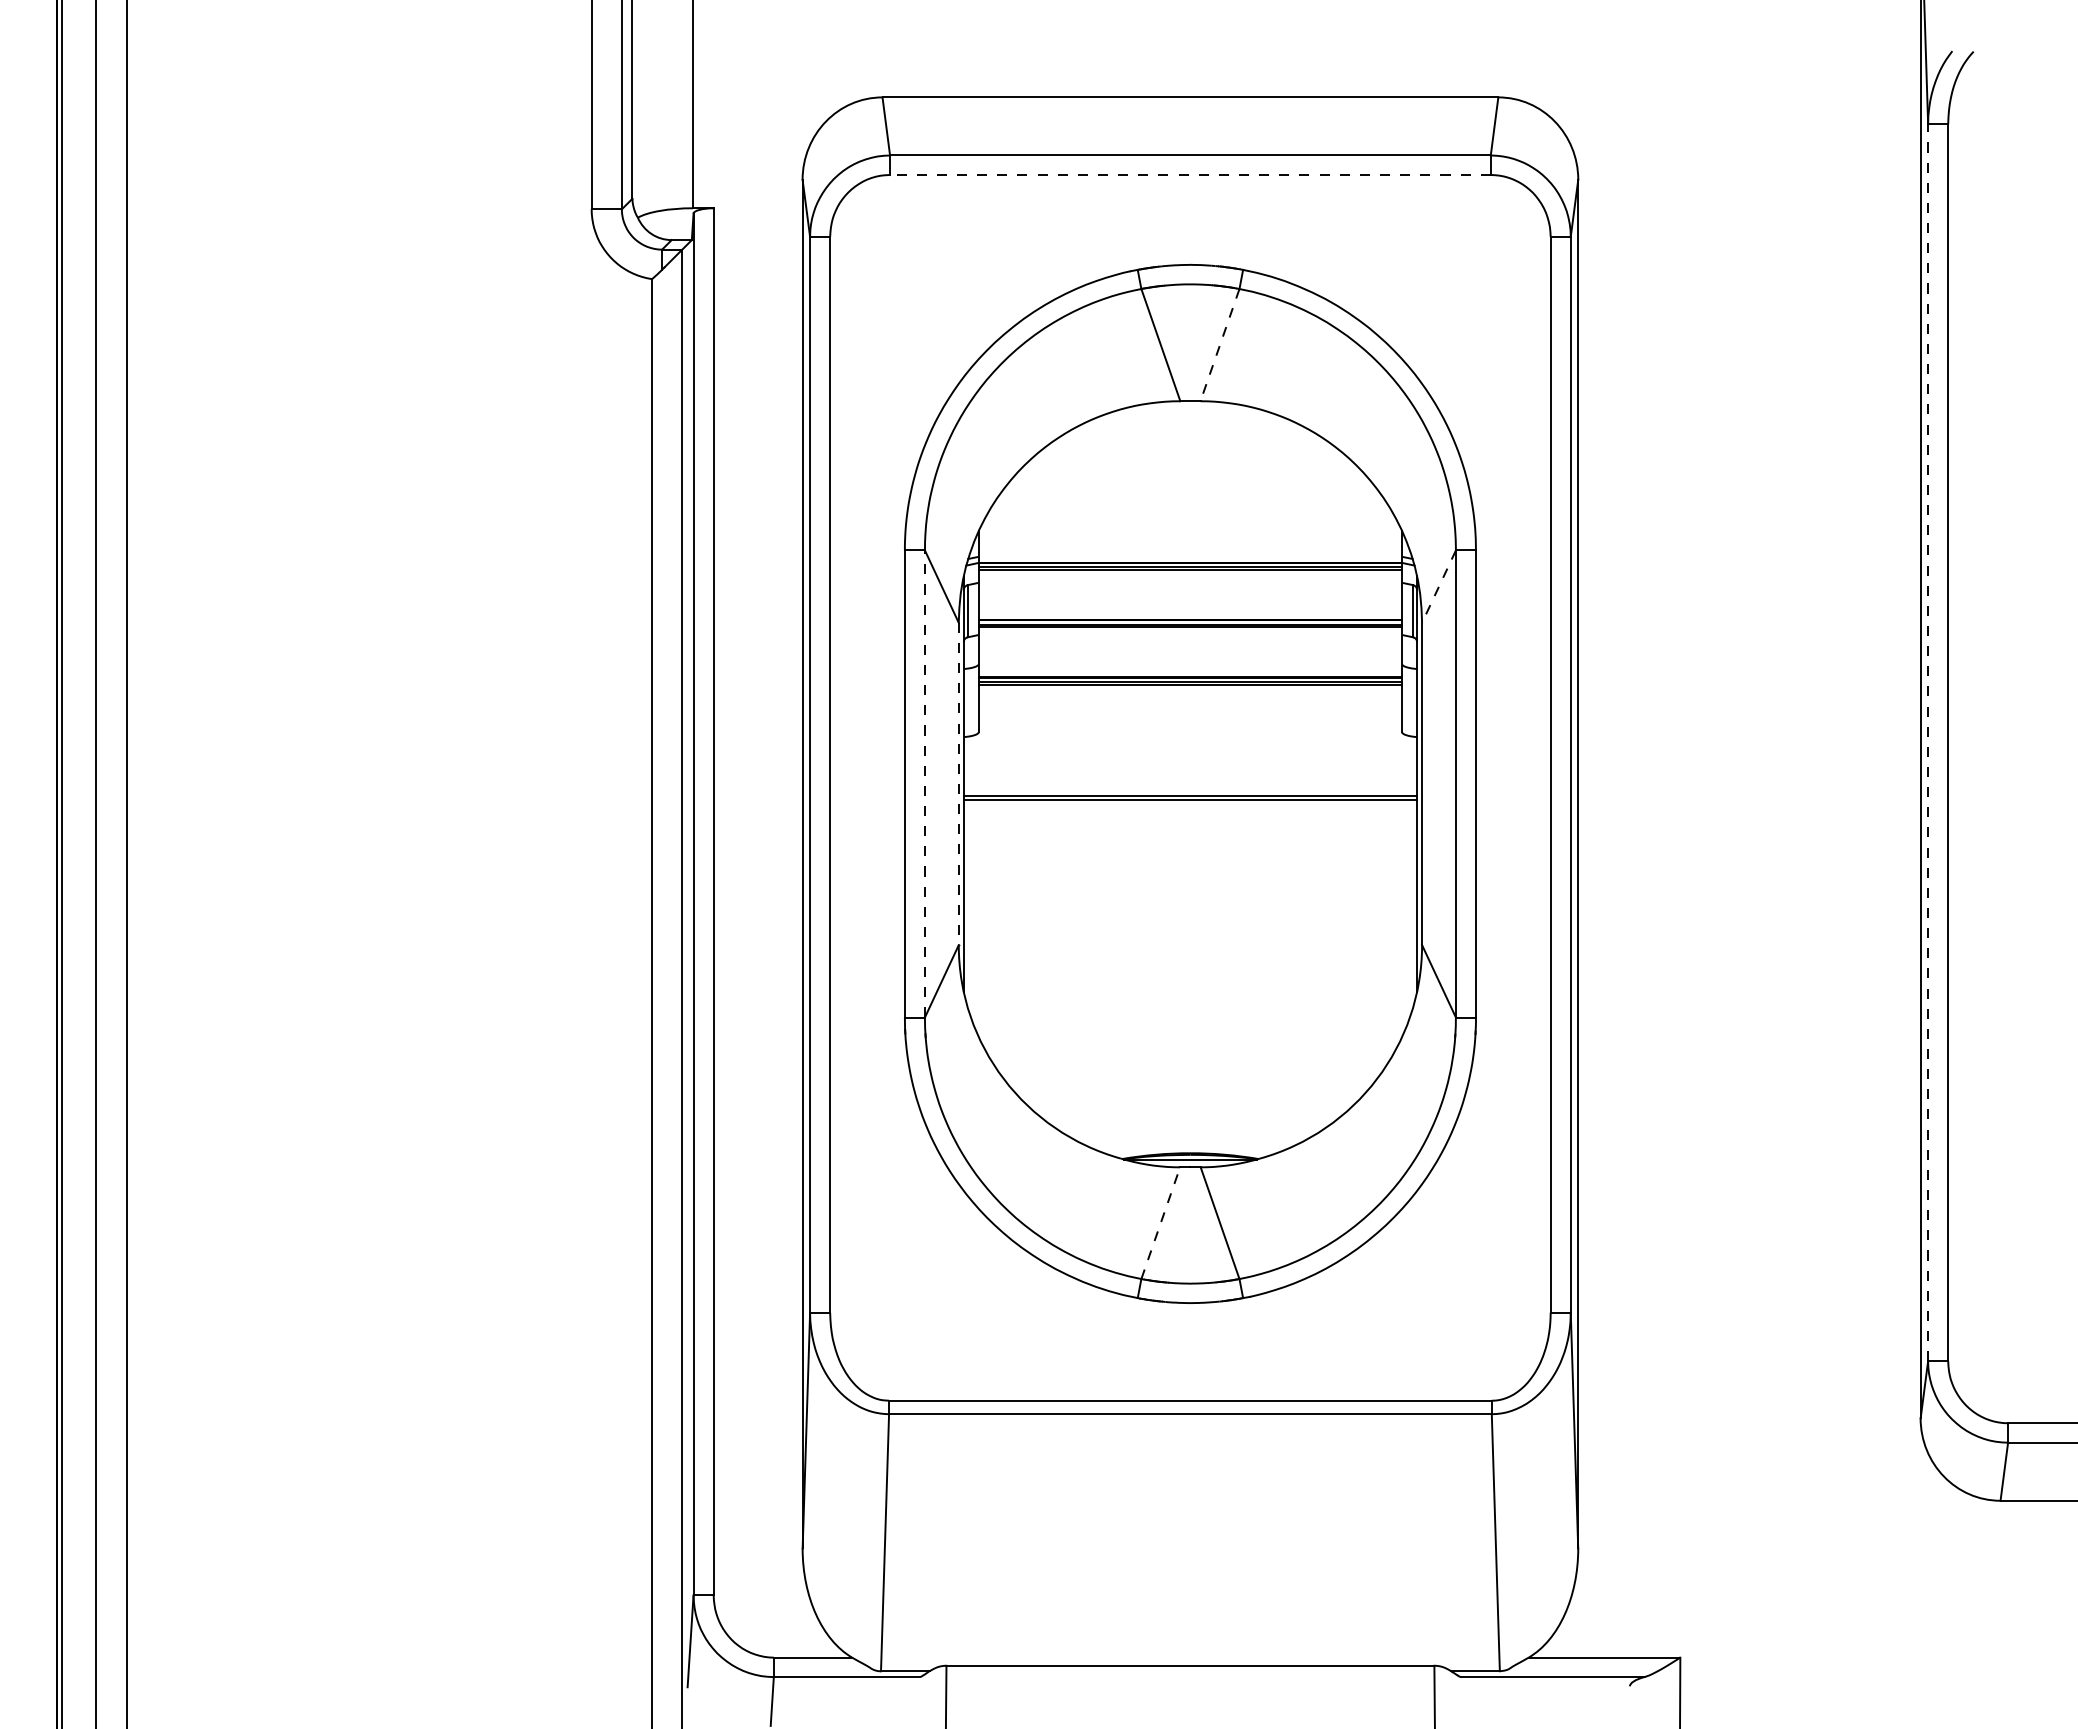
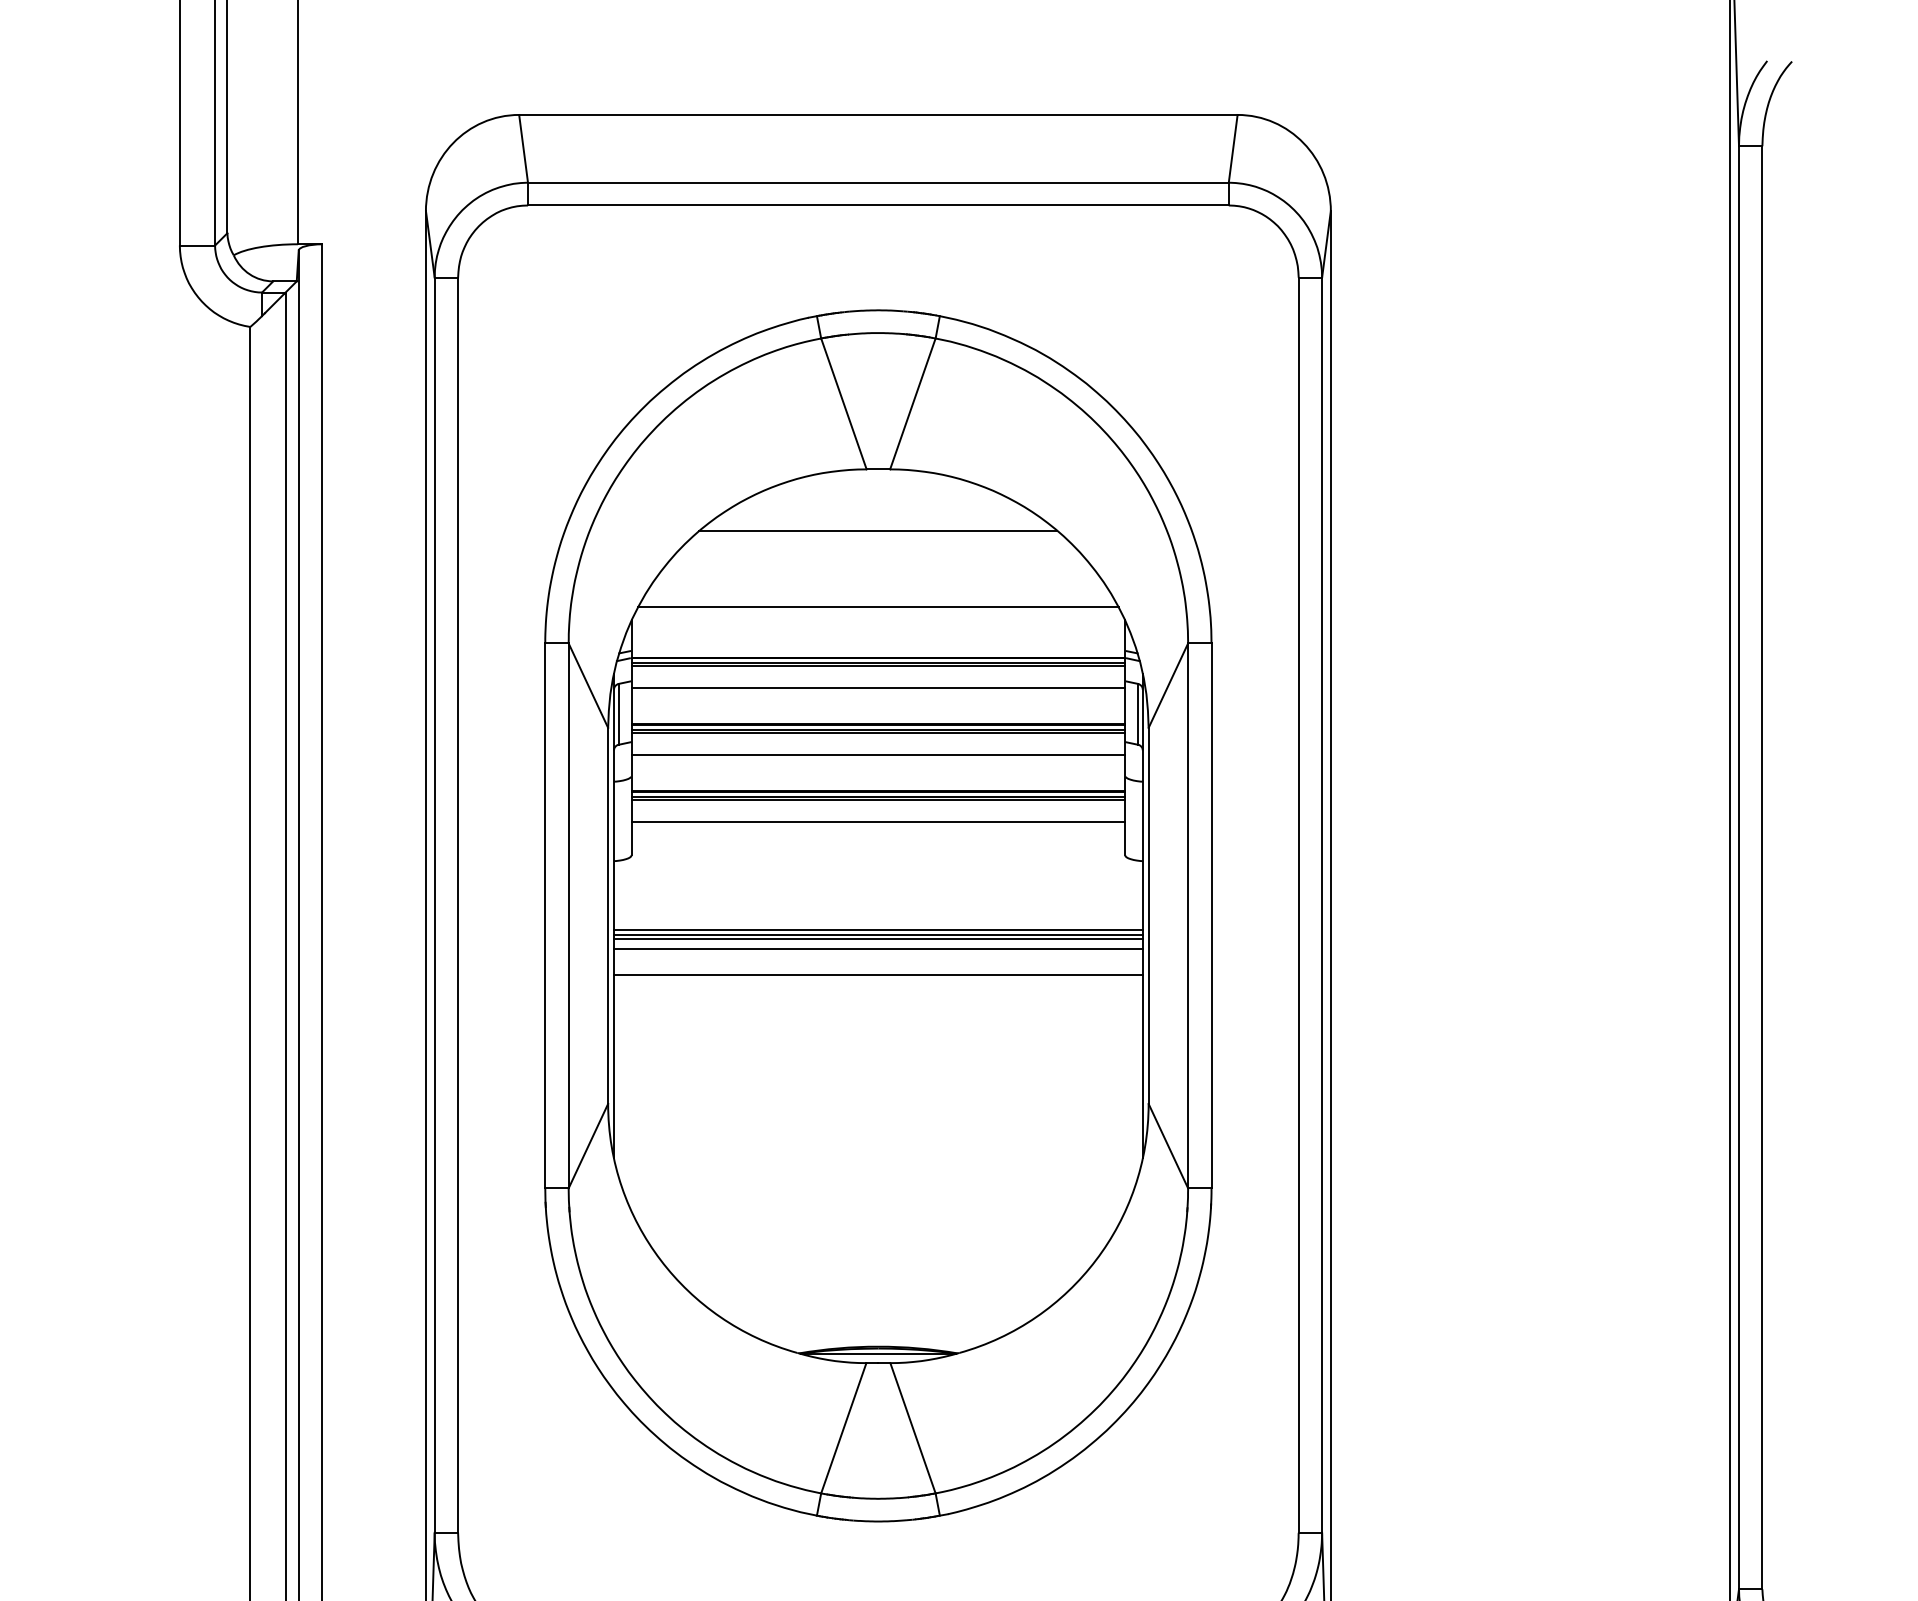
line: (1189, 175) -> (877, 206), dashed -> solid
line: (1219, 345) -> (912, 404), dashed -> solid
line: (1190, 453) -> (878, 530), added
line: (1190, 519) -> (878, 607), added
line: (1439, 586) -> (1168, 685), dashed -> solid
line: (1189, 588) -> (877, 687), added
line: (1189, 646) -> (877, 755), added
line: (1189, 703) -> (877, 822), added
line: (1928, 742) -> (1739, 867), dashed -> solid
line: (924, 783) -> (568, 915), dashed -> solid
line: (958, 784) -> (607, 916), dashed -> solid
line: (1190, 804) -> (878, 939), added
line: (1190, 812) -> (878, 949), added
line: (1190, 834) -> (878, 974), added
line: (1160, 1222) -> (843, 1427), dashed -> solid

